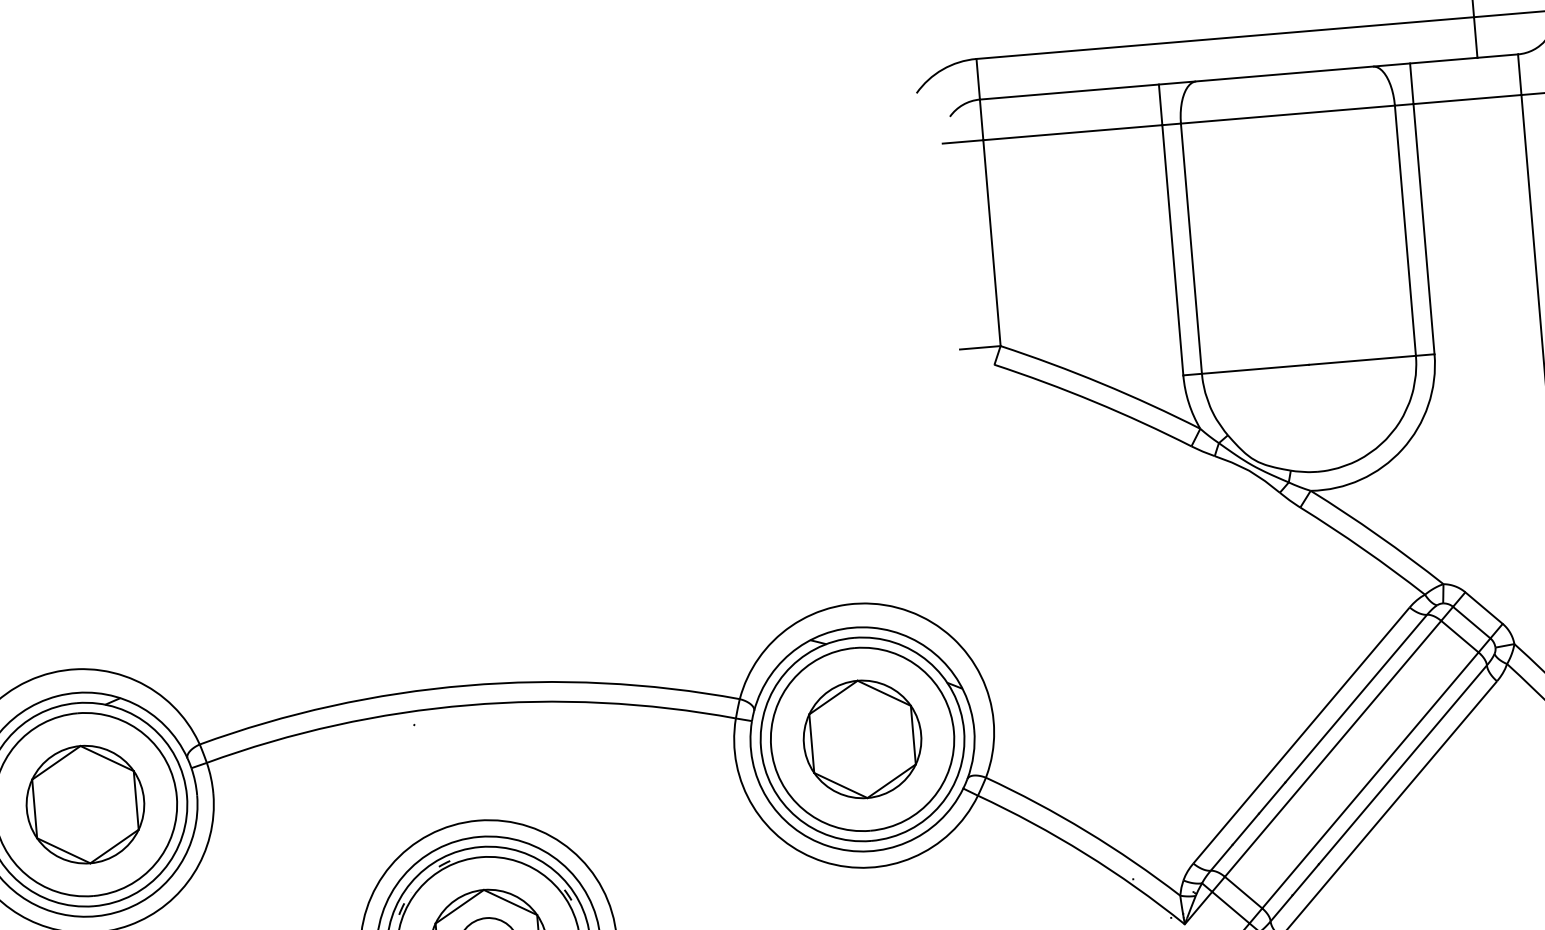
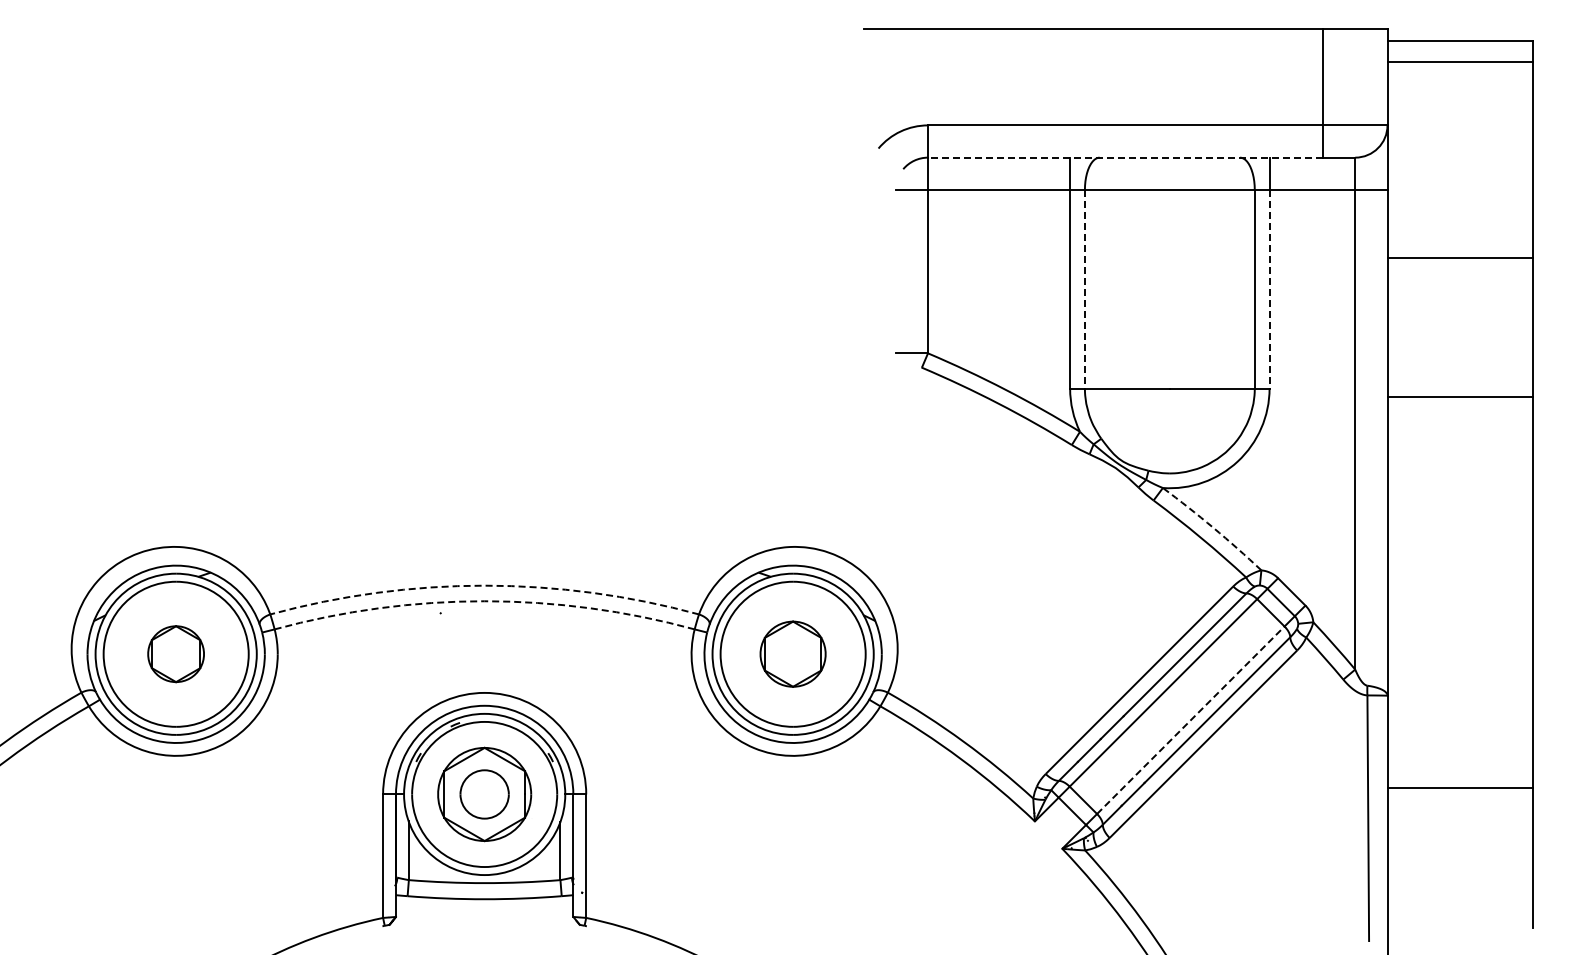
line: (1228, 78) -> (1125, 157), solid -> dashed
line: (1423, 229) -> (1269, 289), solid -> dashed
line: (1190, 249) -> (1084, 289), solid -> dashed
arc: (1378, 535) -> (1213, 527), solid -> dashed
arc: (466, 685) -> (484, 585), solid -> dashed
arc: (468, 705) -> (484, 601), solid -> dashed
part: (861, 738) -> (792, 653), size x0.7
line: (1370, 780) -> (1190, 720), solid -> dashed
part: (84, 803) -> (175, 653), size x0.6

